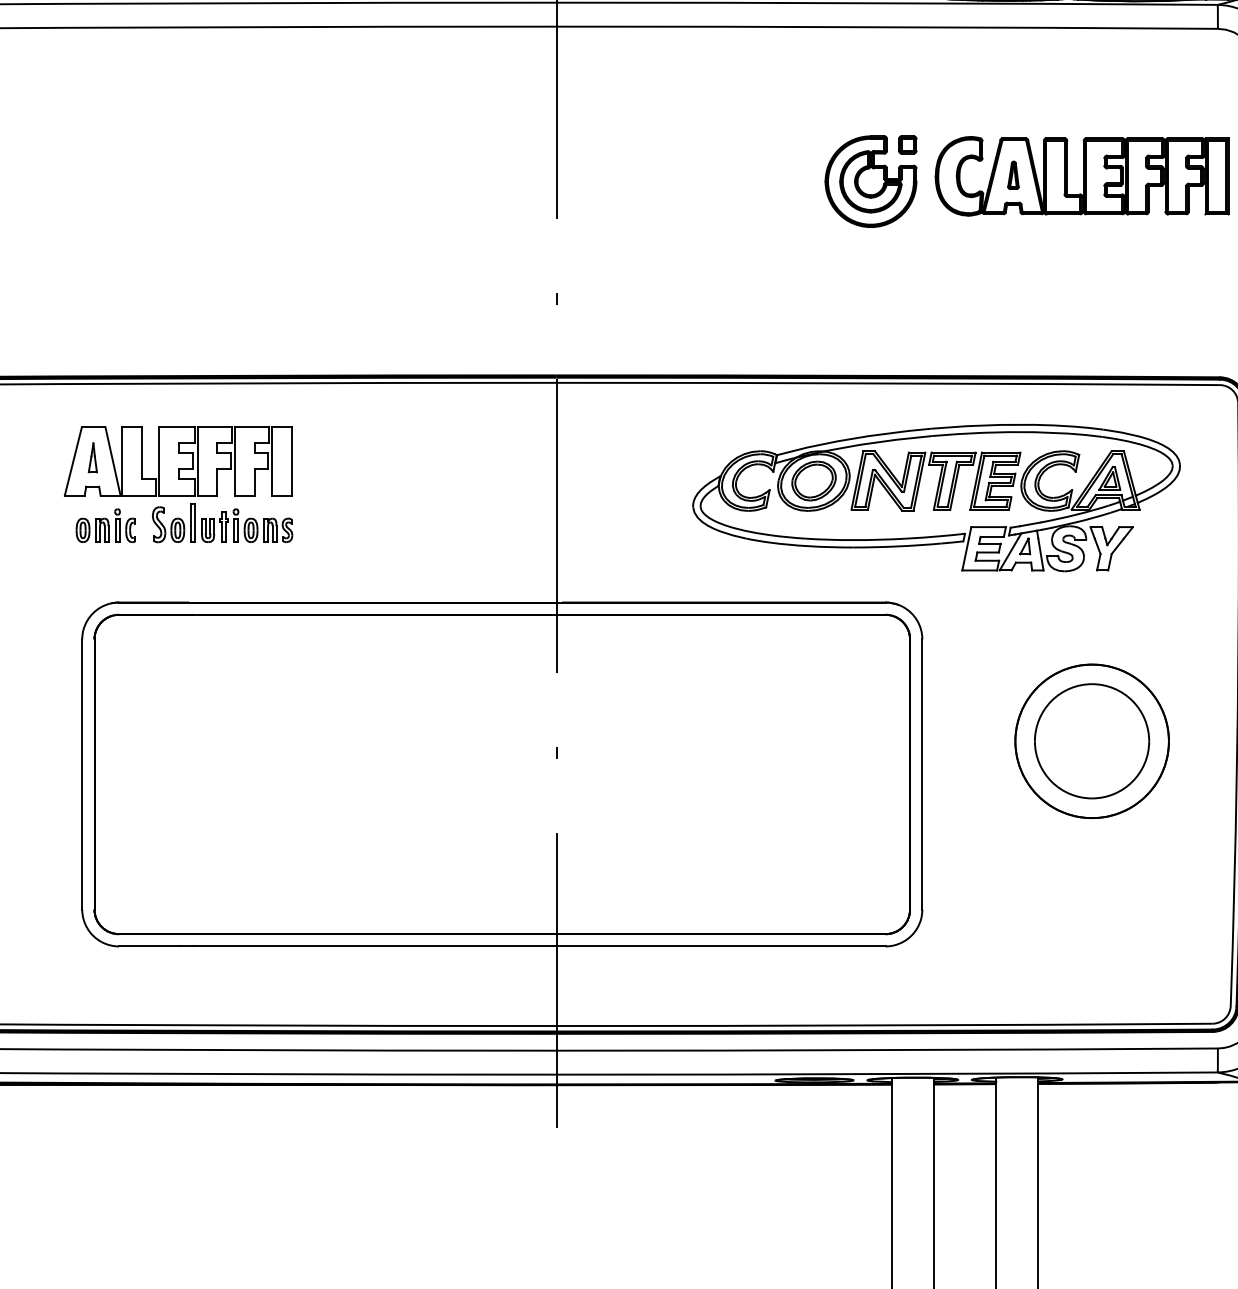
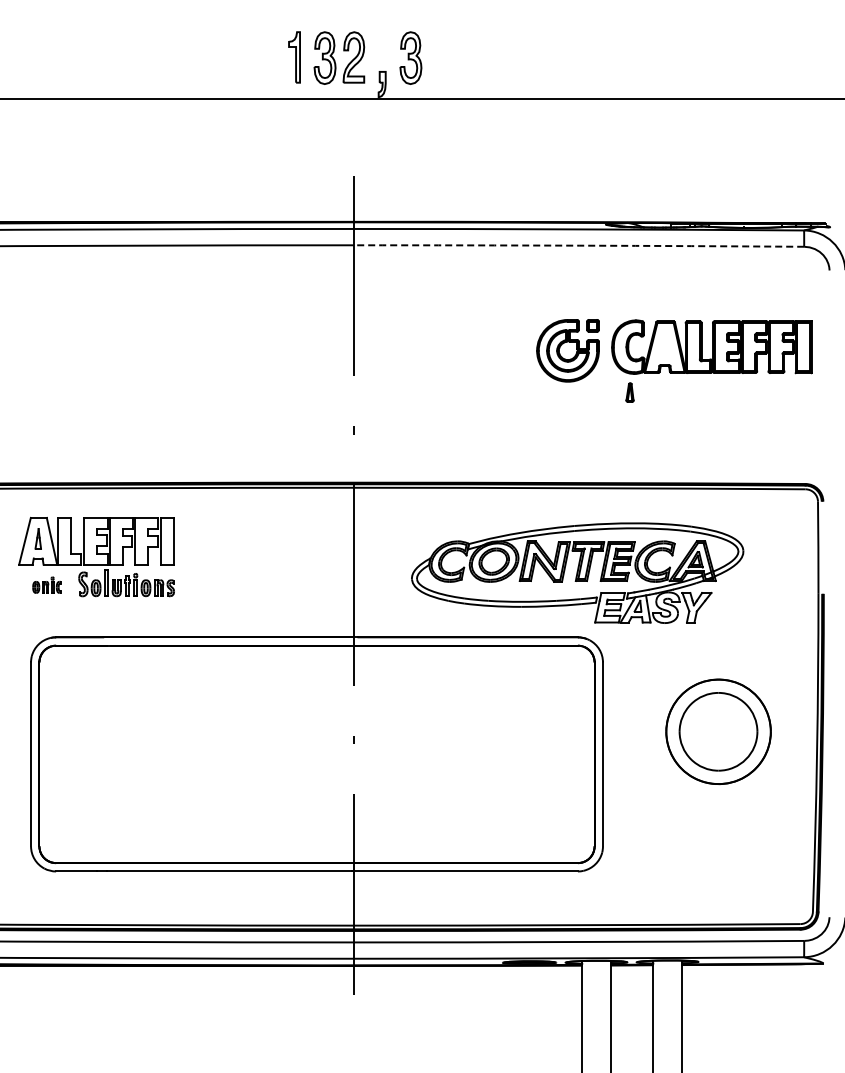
arc: (887, 26) -> (579, 245), solid -> dashed
part: (1012, 175) -> (629, 392), moved
part: (936, 497) -> (577, 572), moved
part: (104, 526) -> (46, 585), size x0.7

